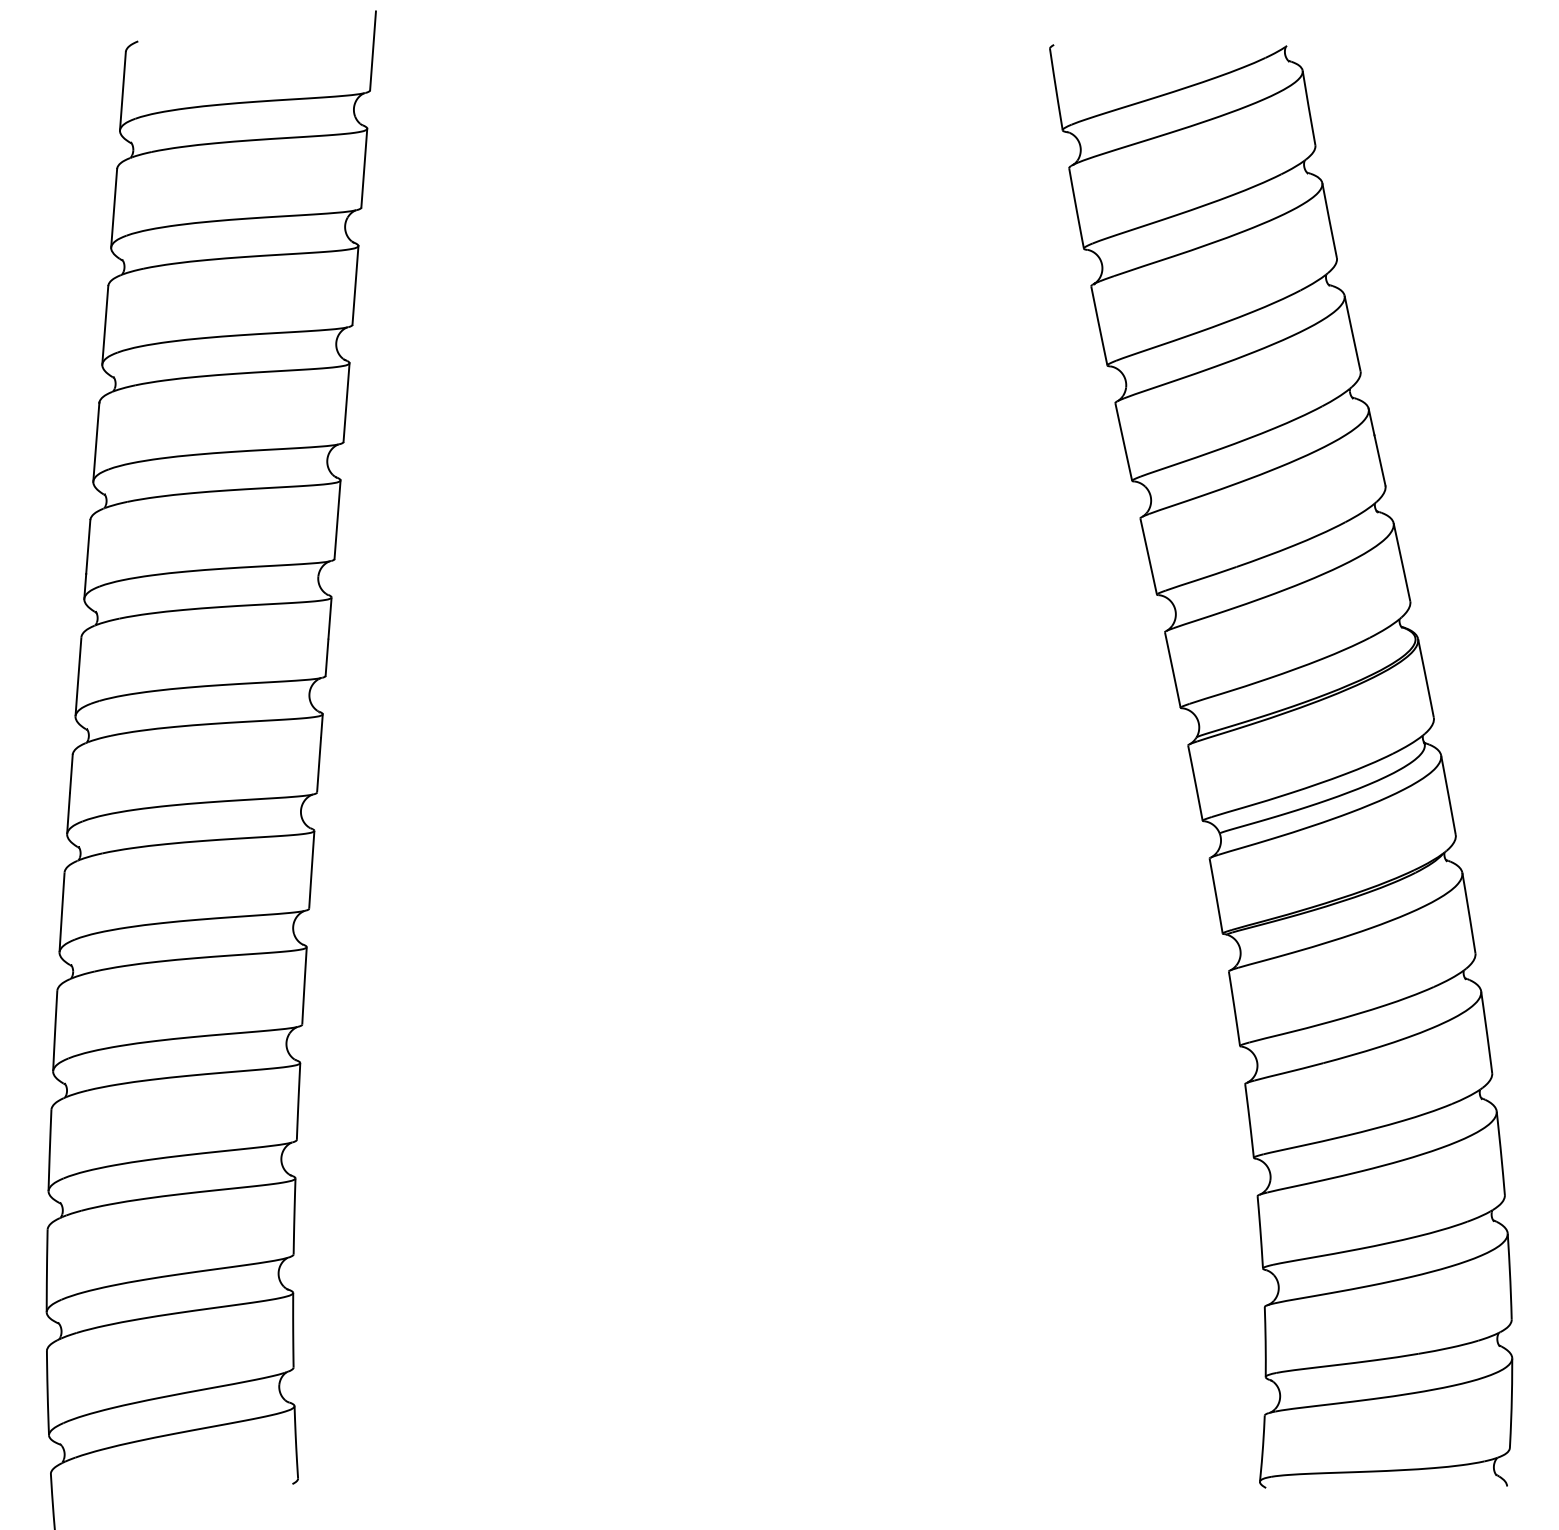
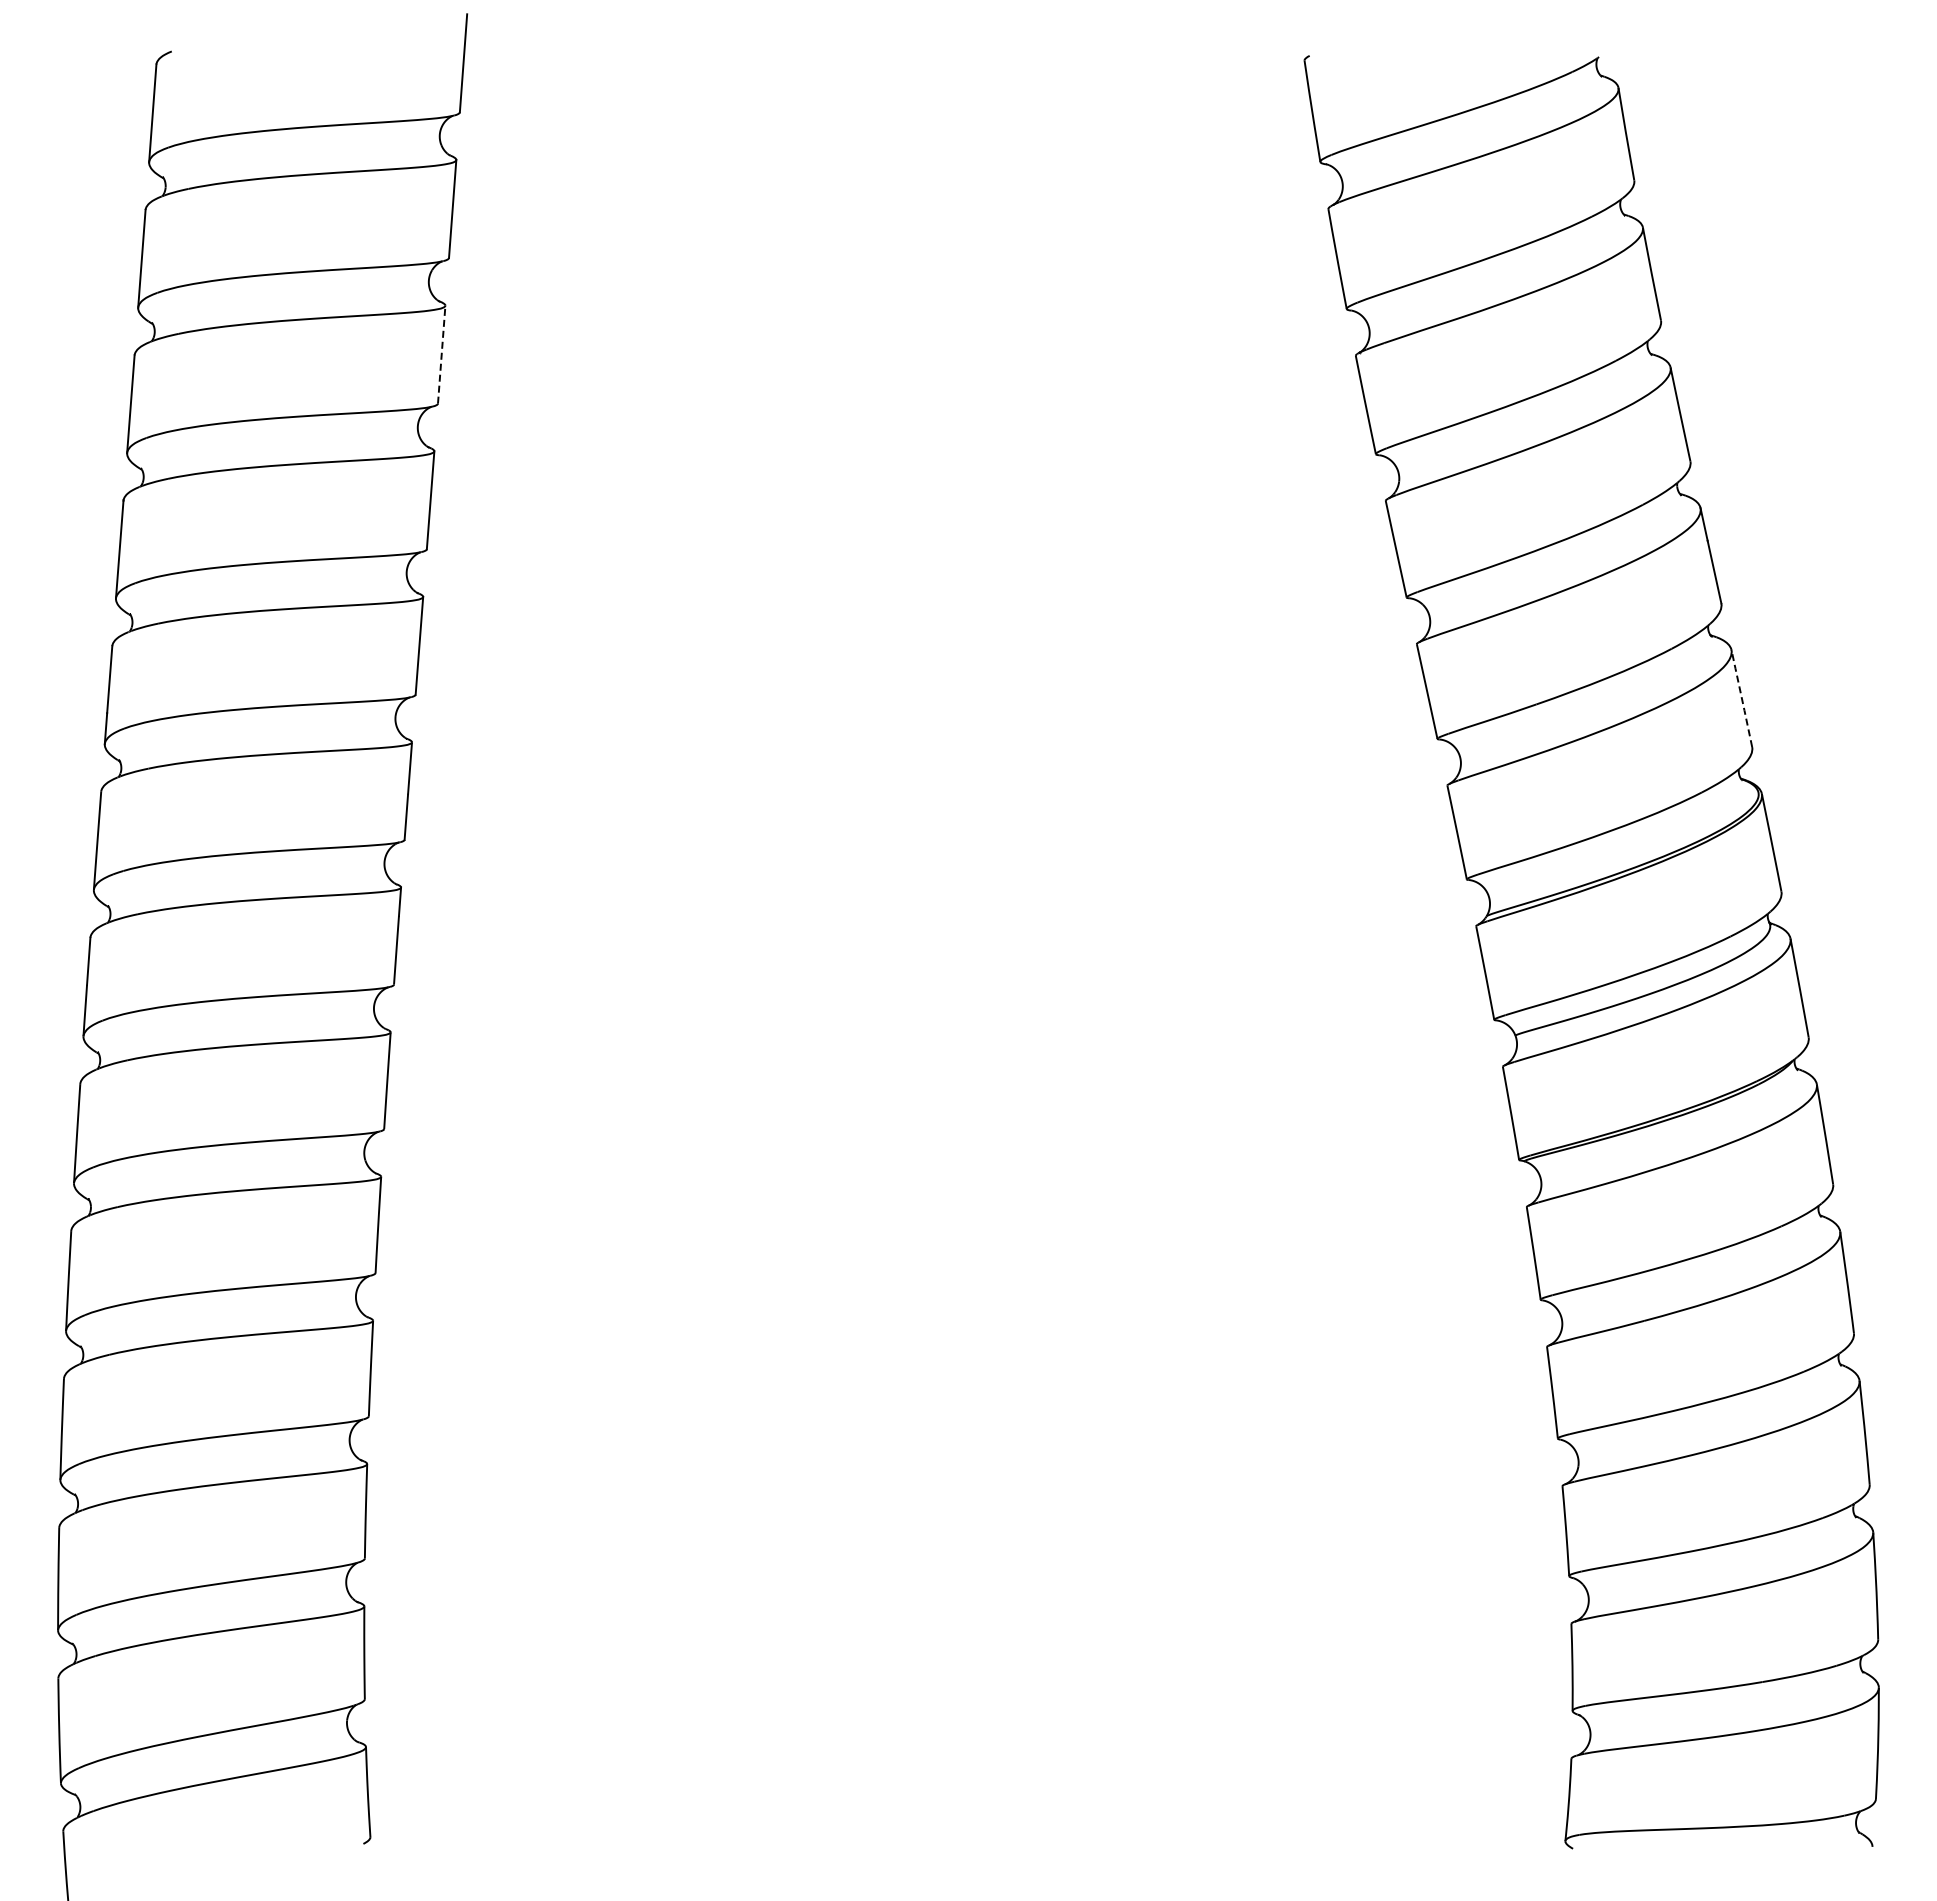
line: (355, 285) -> (441, 354), solid -> dashed
line: (1401, 562) -> (1741, 698), solid -> dashed

